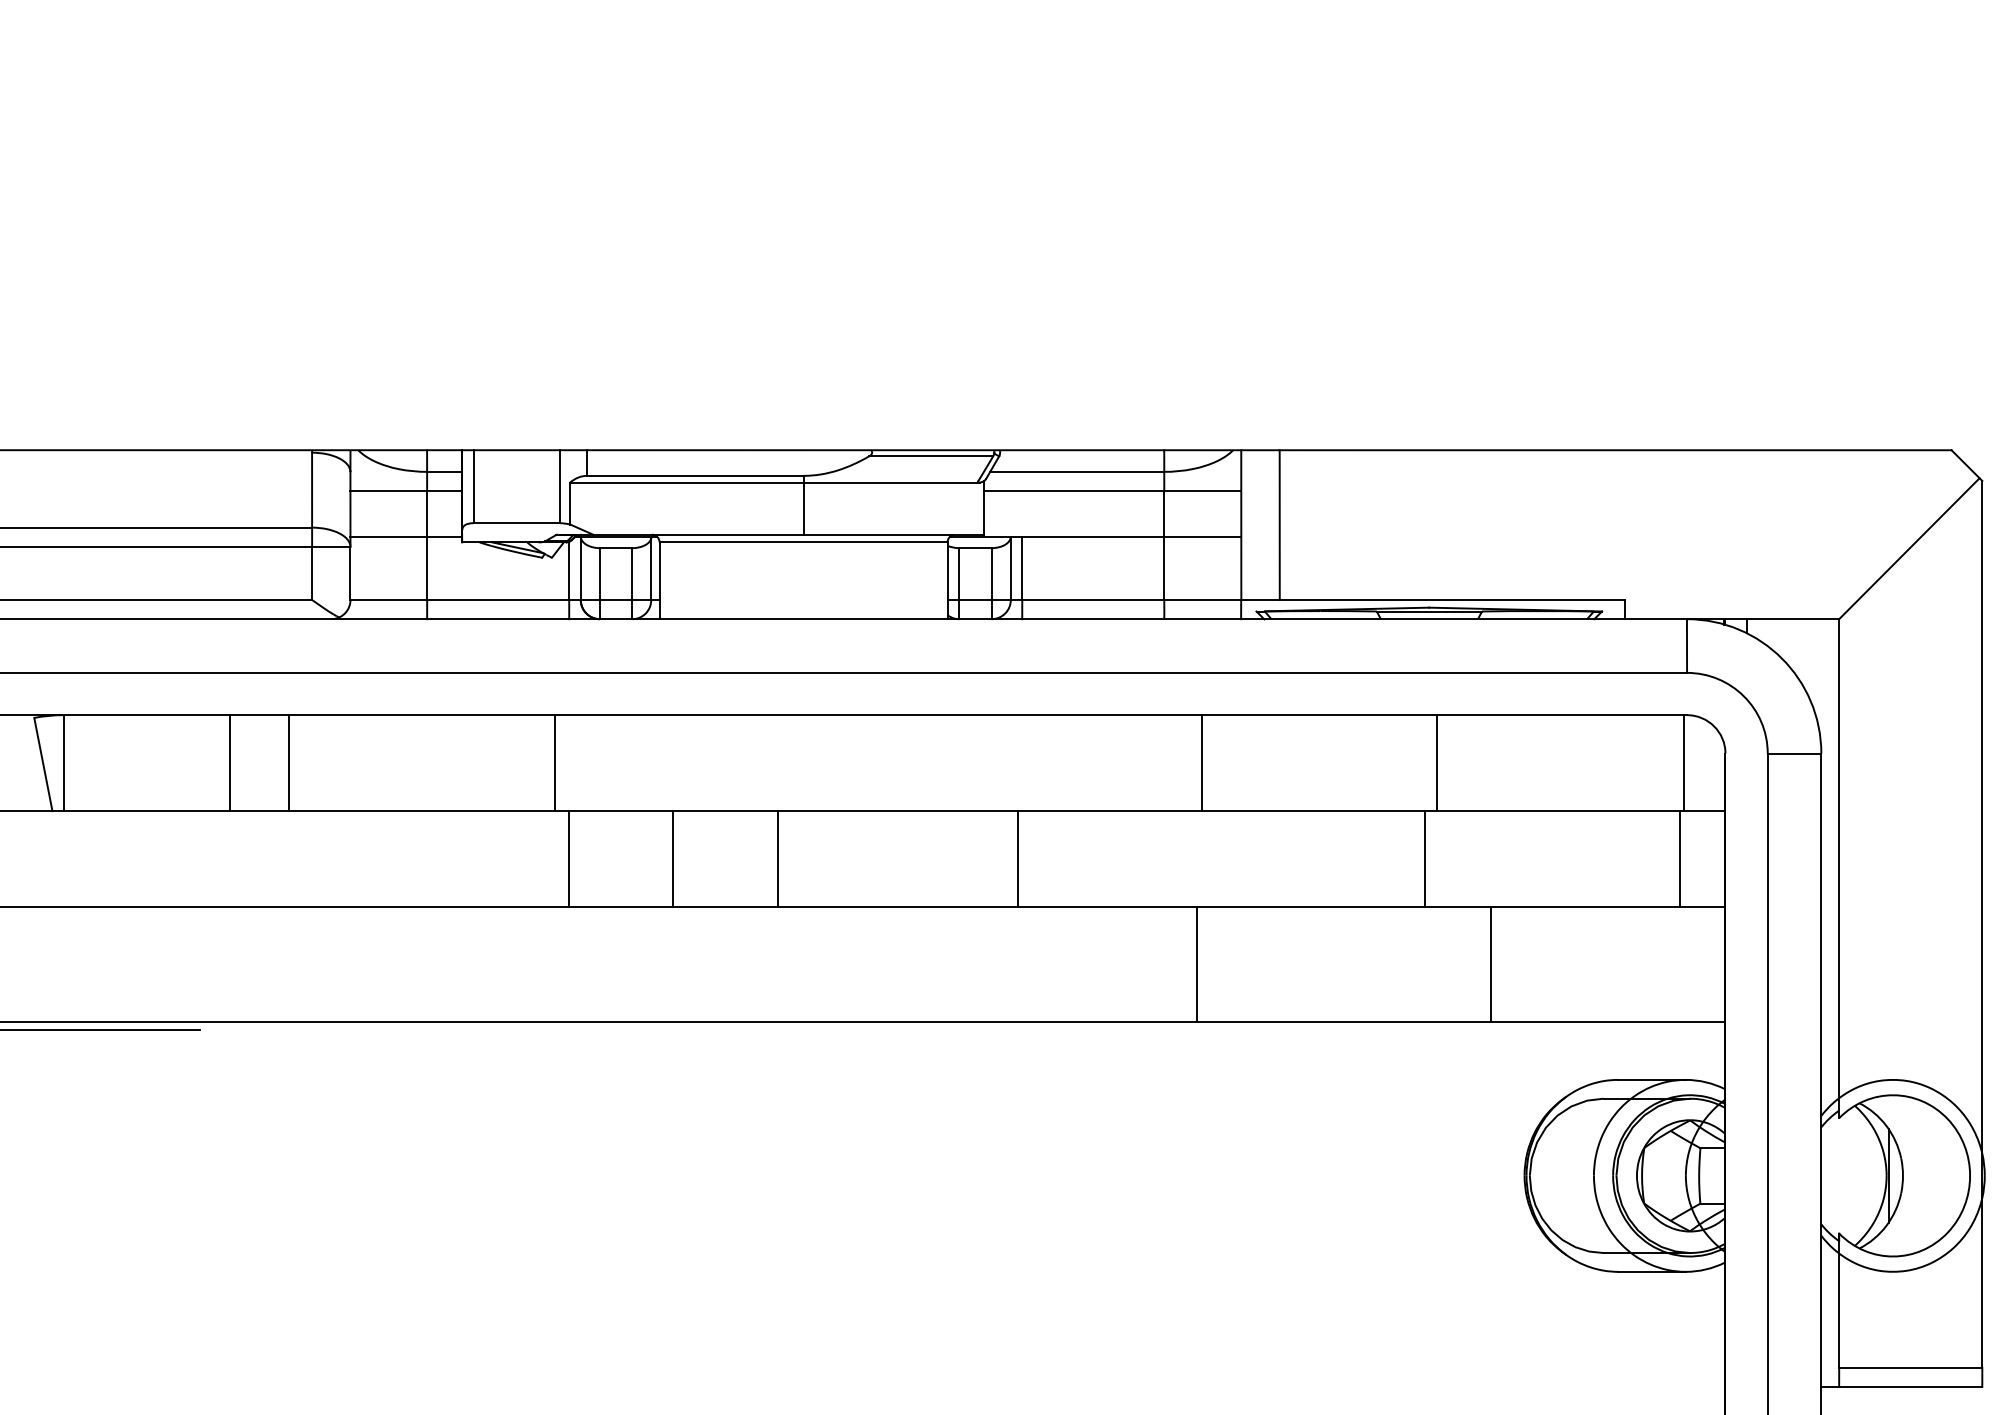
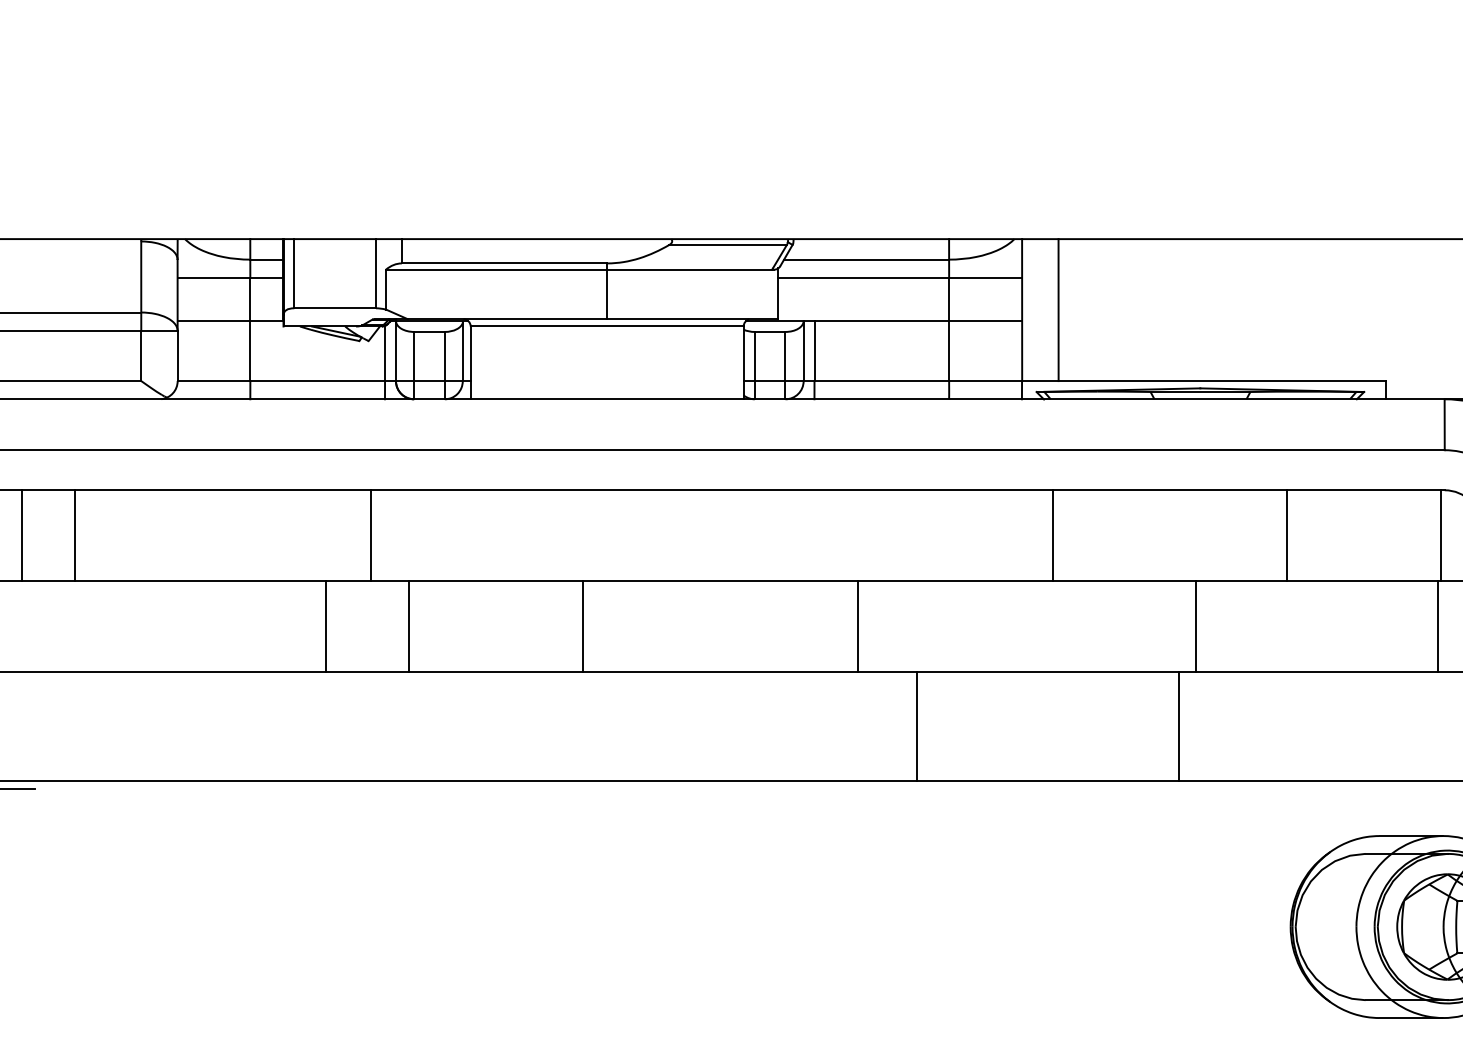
line: (230, 763) -> (22, 536), moved
line: (288, 763) -> (74, 536), moved
line: (1201, 763) -> (1052, 536), moved
line: (1436, 763) -> (1286, 536), moved
line: (568, 859) -> (325, 627), moved
line: (673, 859) -> (408, 627), moved
line: (1017, 859) -> (857, 627), moved
line: (1197, 964) -> (917, 726), moved
line: (1491, 964) -> (1179, 726), moved

